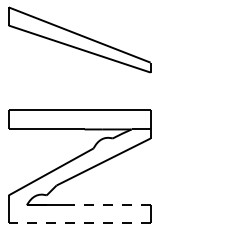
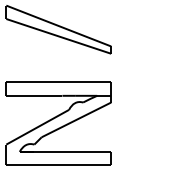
line: (107, 205) -> (79, 152), dashed -> solid
line: (79, 223) -> (58, 165), dashed -> solid

